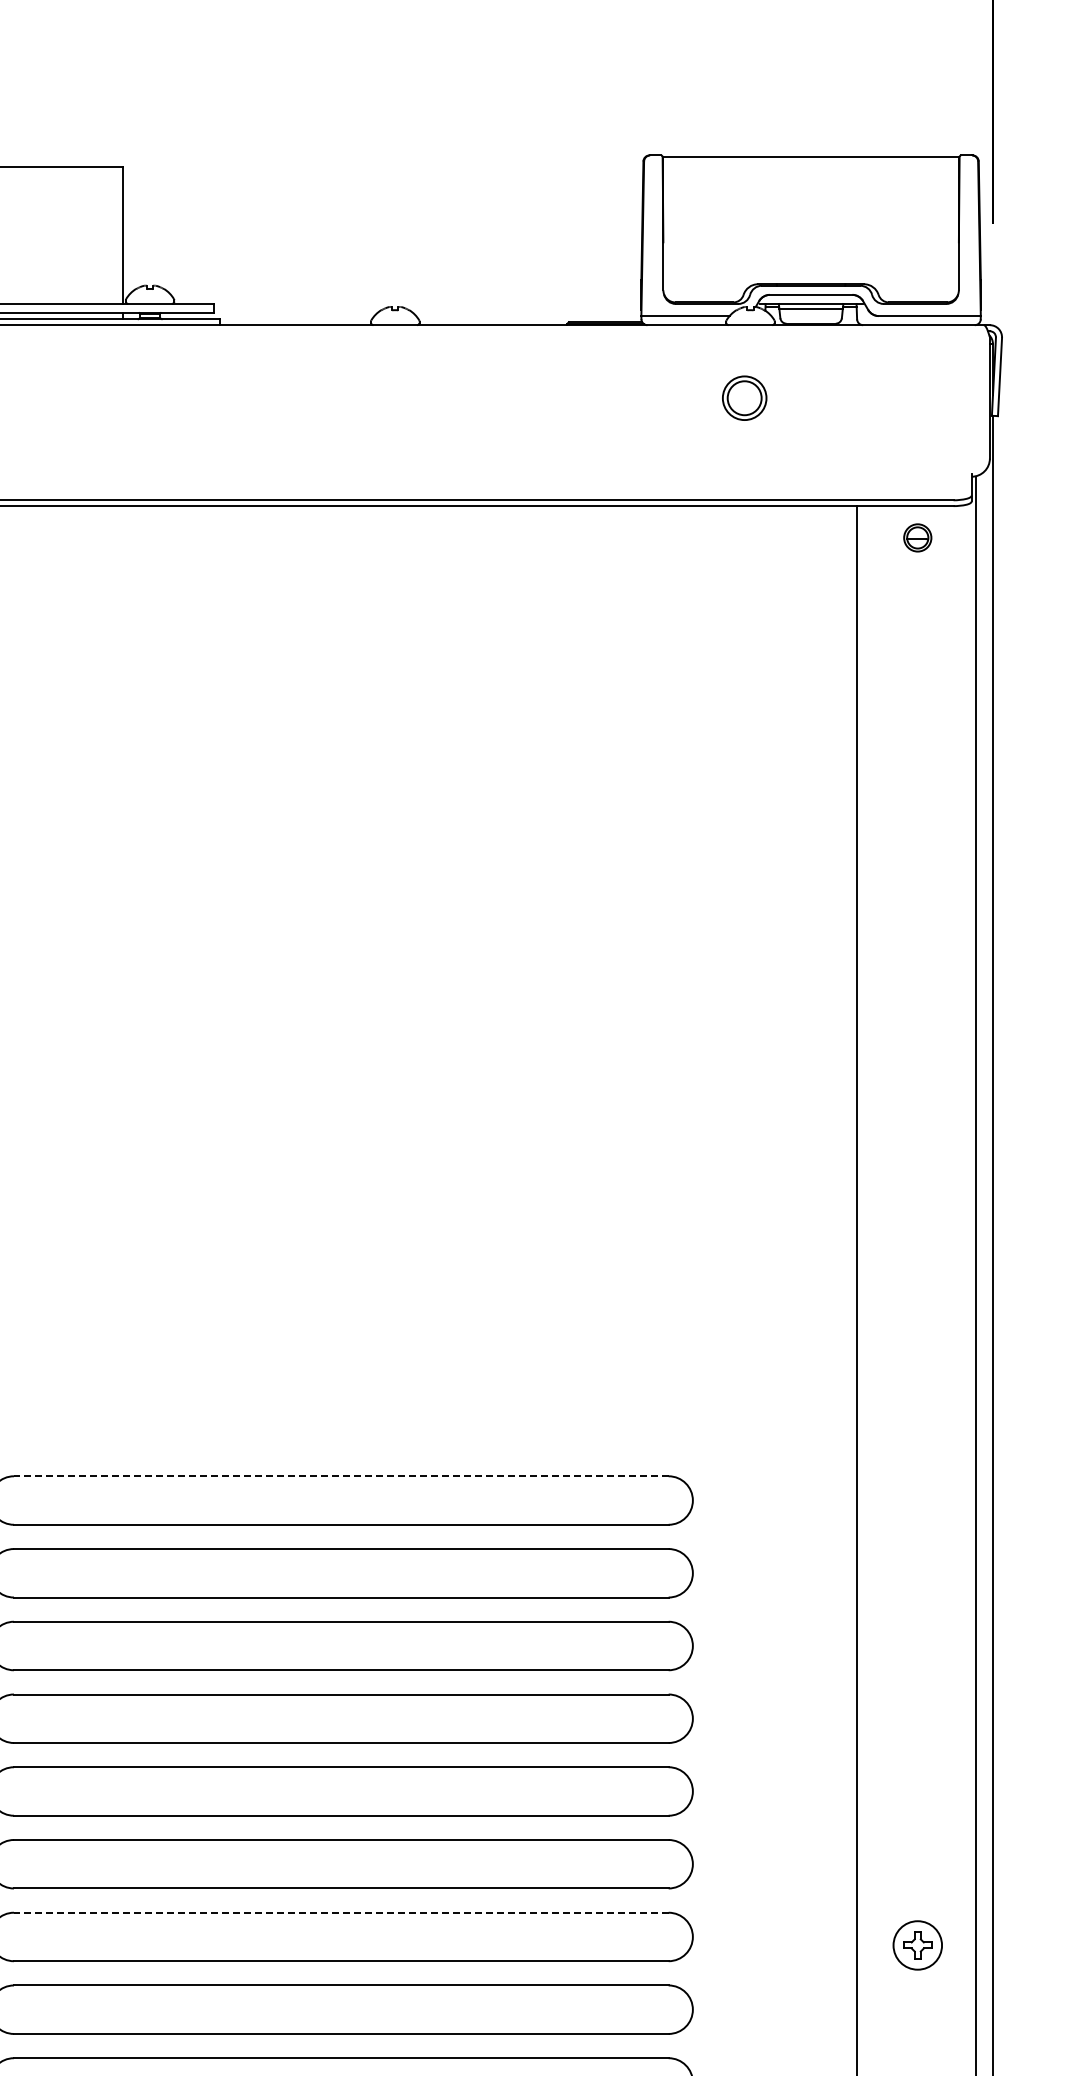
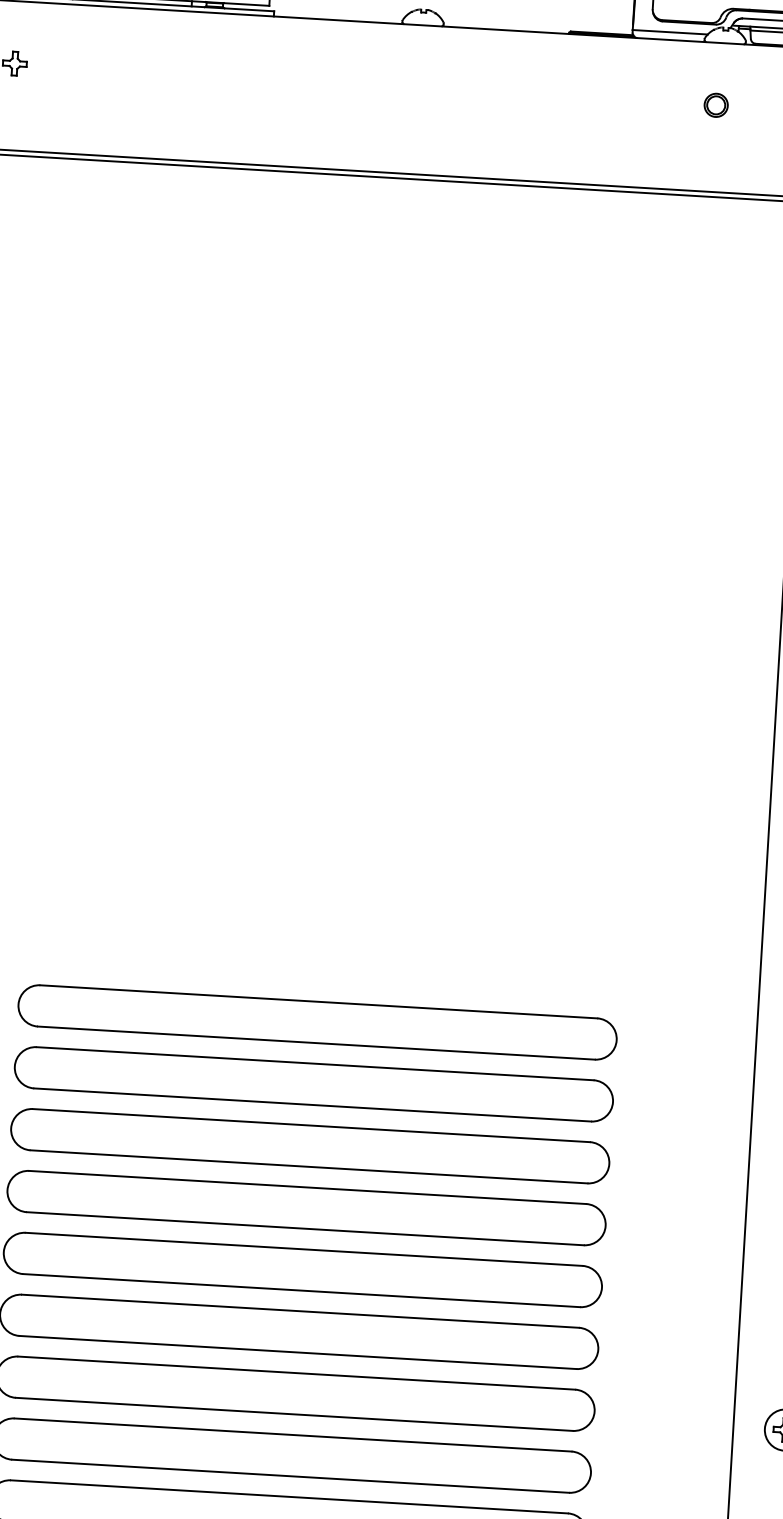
part: (743, 398) -> (715, 105), size x0.62
line: (340, 1476) -> (318, 1001), dashed -> solid
line: (340, 1912) -> (296, 1372), dashed -> solid

